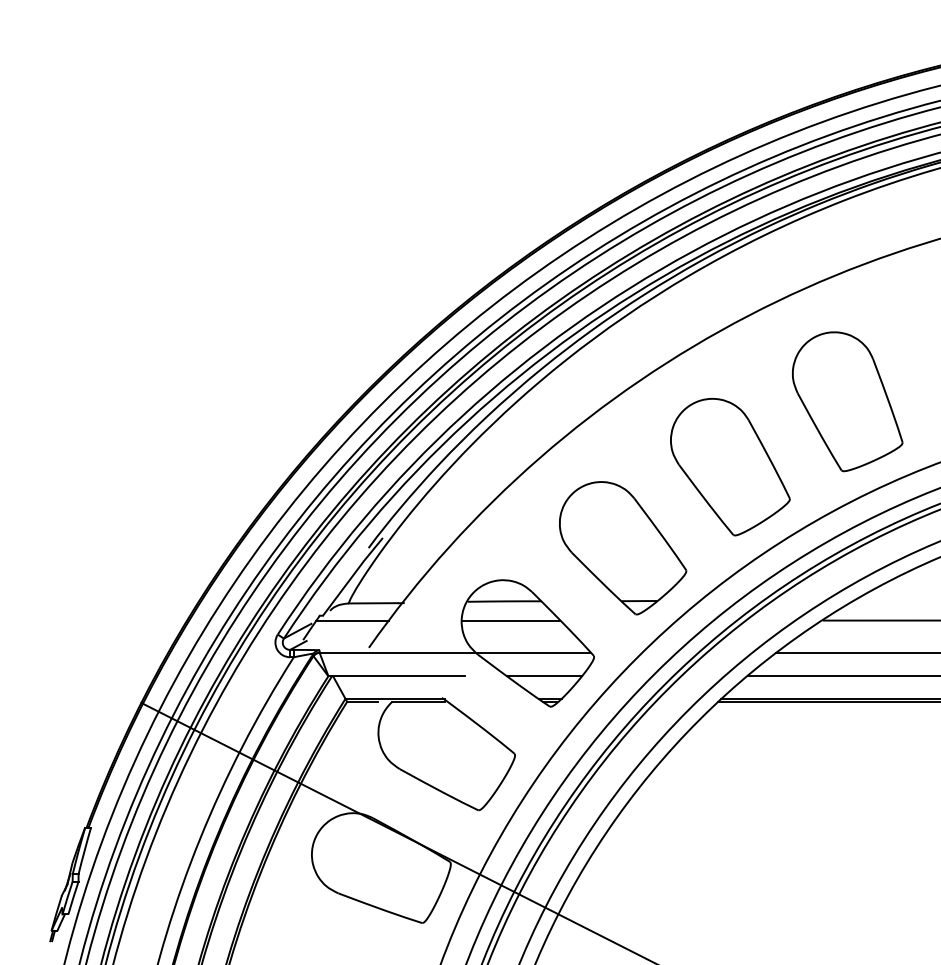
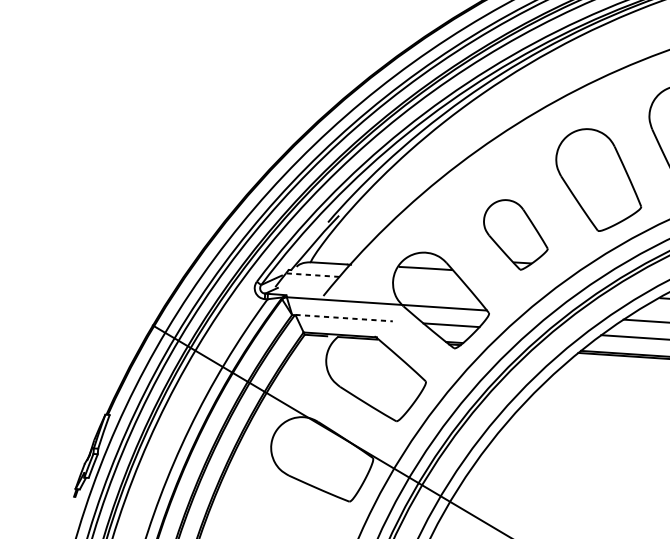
part: (623, 548) -> (516, 235), size x0.7
line: (352, 620) -> (312, 275), solid -> dashed
line: (510, 620) -> (429, 282), removed
line: (398, 675) -> (343, 317), solid -> dashed

